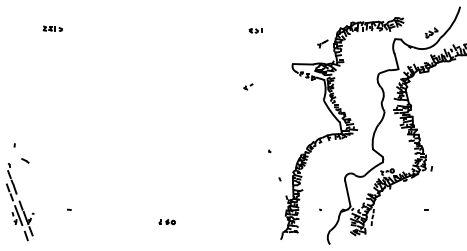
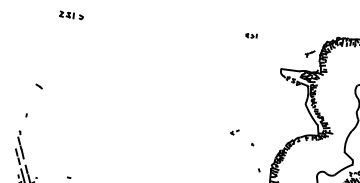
part: (52, 28) -> (71, 14), size x1.4
part: (248, 86) -> (234, 131), moved
part: (25, 160) -> (39, 86), moved

